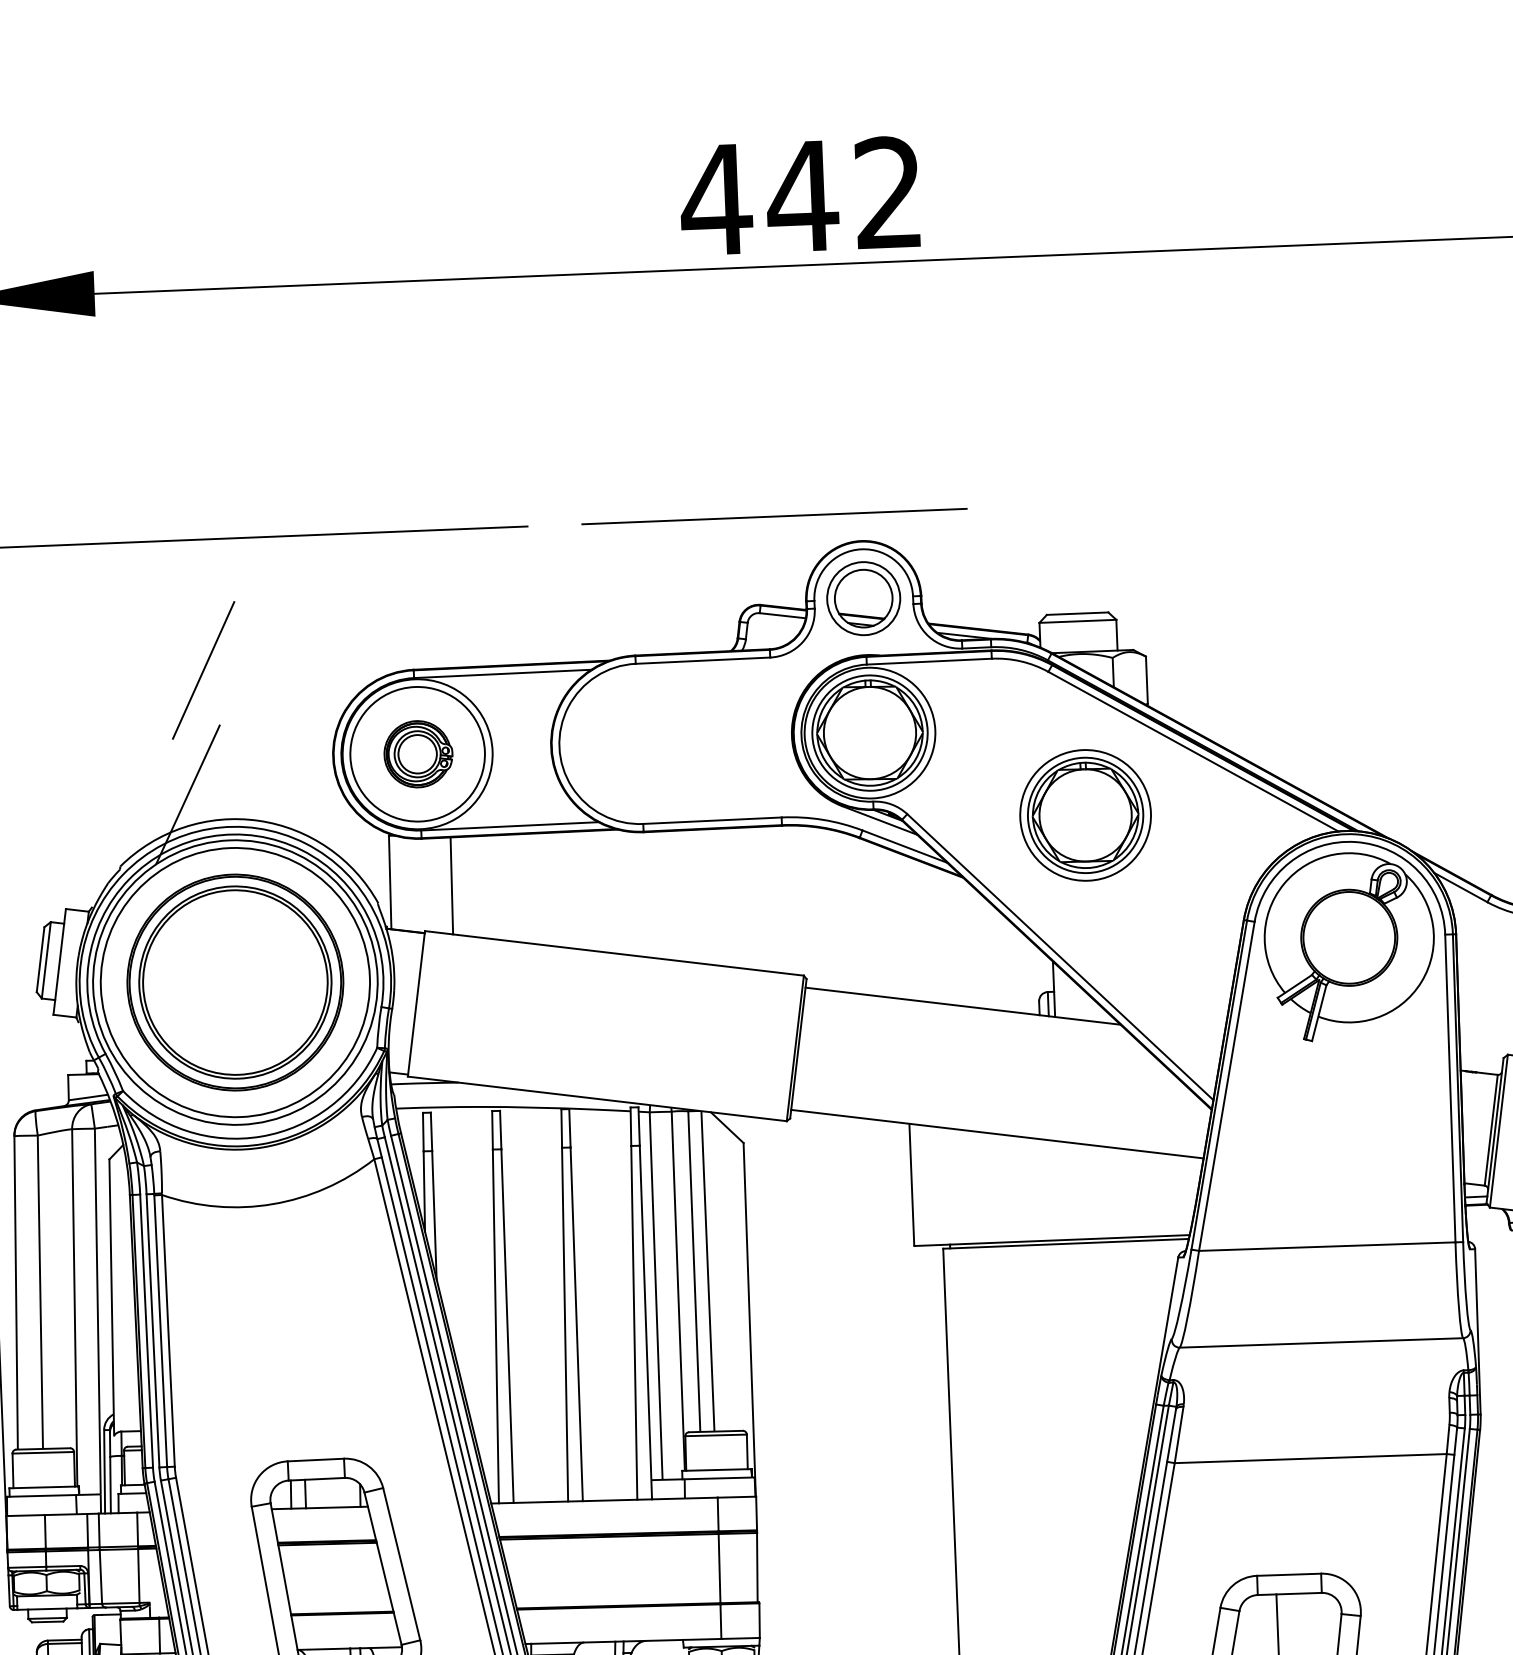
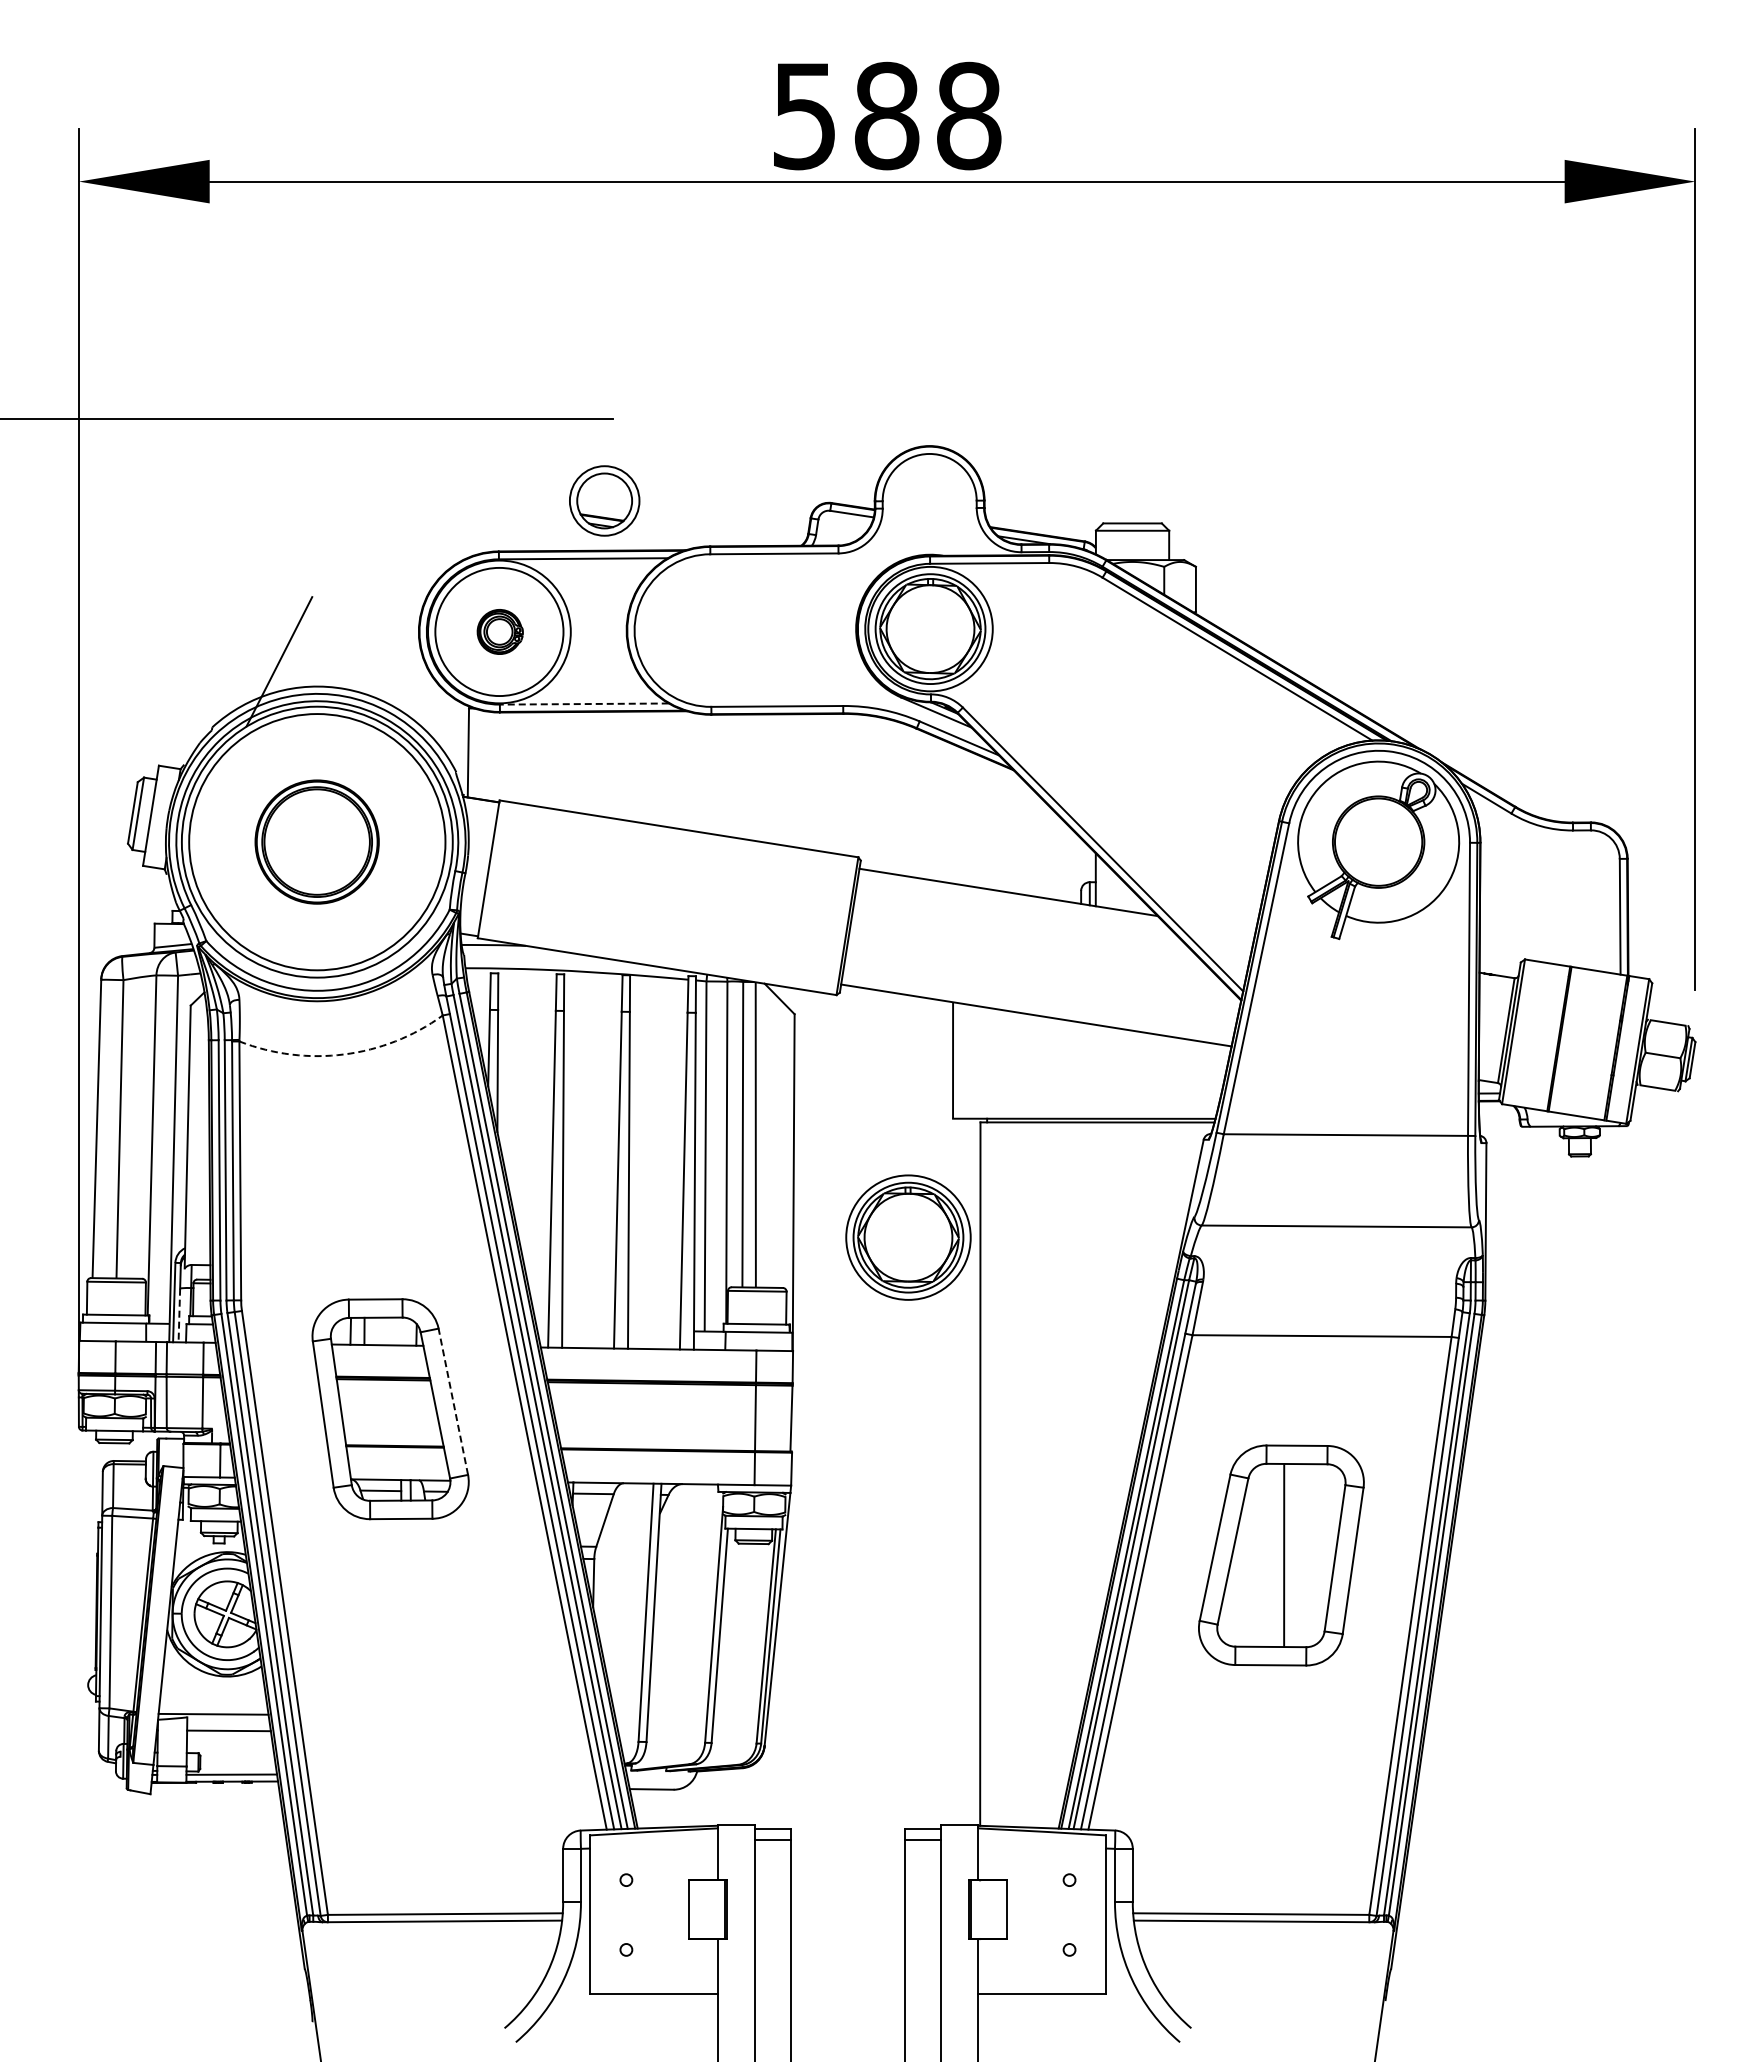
text: (801, 195) -> (885, 115), 442 -> 588
line: (774, 516) -> (847, 419), removed
part: (863, 598) -> (604, 500), moved
line: (203, 669) -> (298, 543), removed
part: (418, 753) -> (500, 631), size x0.7
part: (1085, 815) -> (908, 1237), moved
line: (508, 826) -> (583, 704), solid -> dashed
line: (451, 885) -> (526, 758), removed
part: (234, 981) -> (316, 841), size x0.6
arc: (272, 1204) -> (344, 1054), solid -> dashed
line: (110, 1485) -> (179, 1315), solid -> dashed
line: (401, 1563) -> (453, 1401), solid -> dashed

